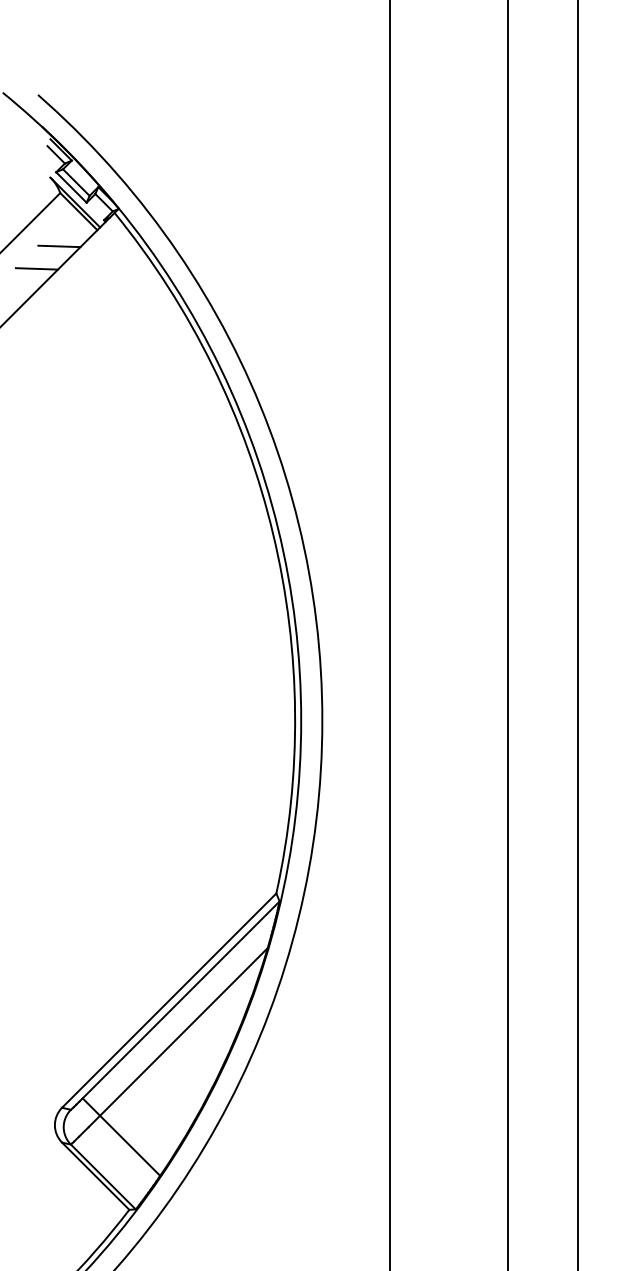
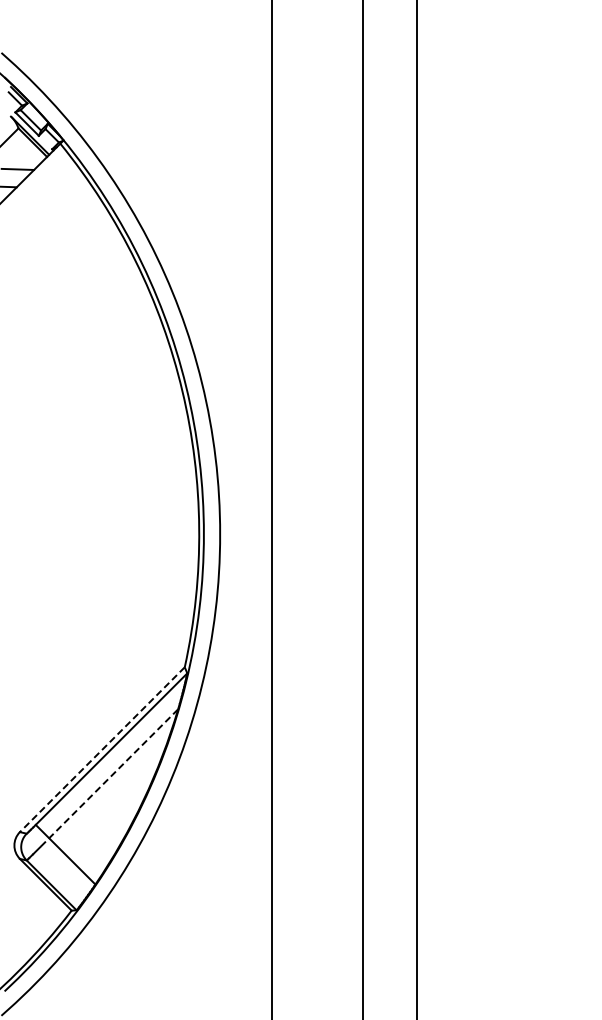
line: (169, 1000) -> (102, 749), solid -> dashed
line: (177, 1038) -> (108, 778), solid -> dashed

